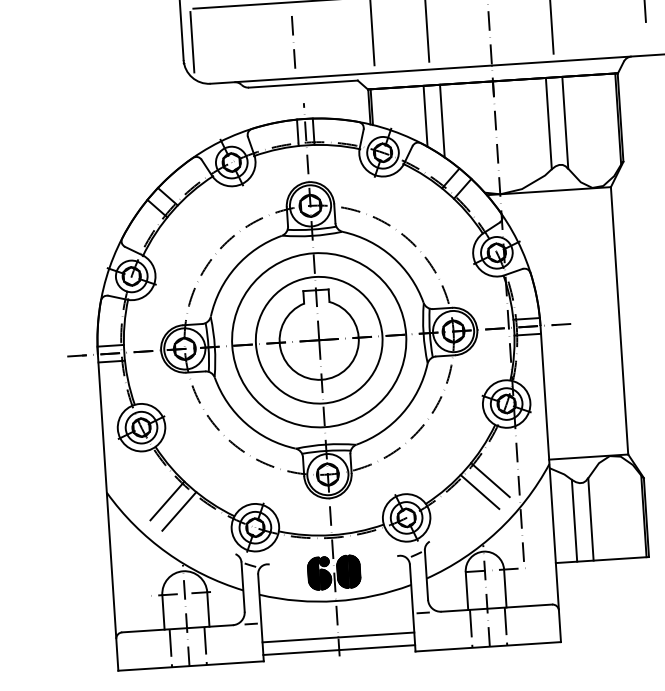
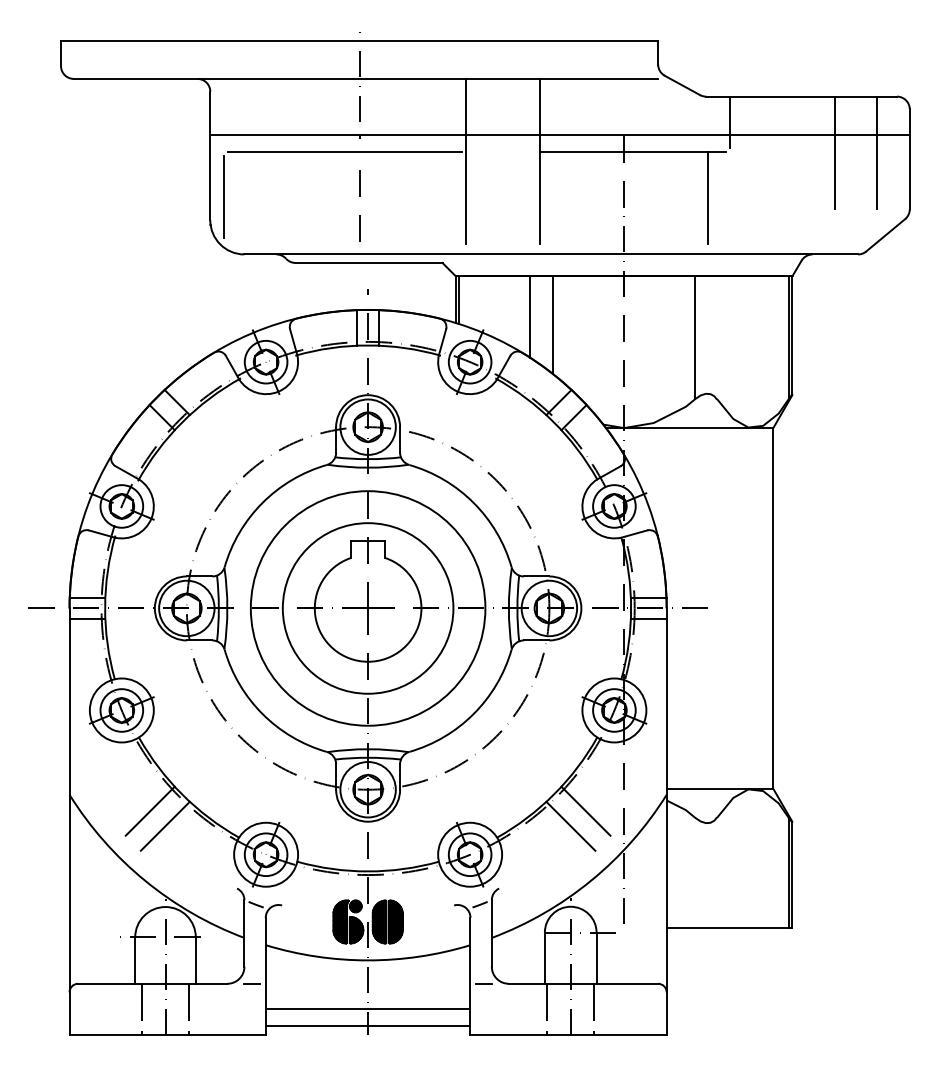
line: (565, 122) -> (717, 337), removed
line: (590, 519) -> (717, 872), removed
line: (574, 520) -> (695, 872), removed

